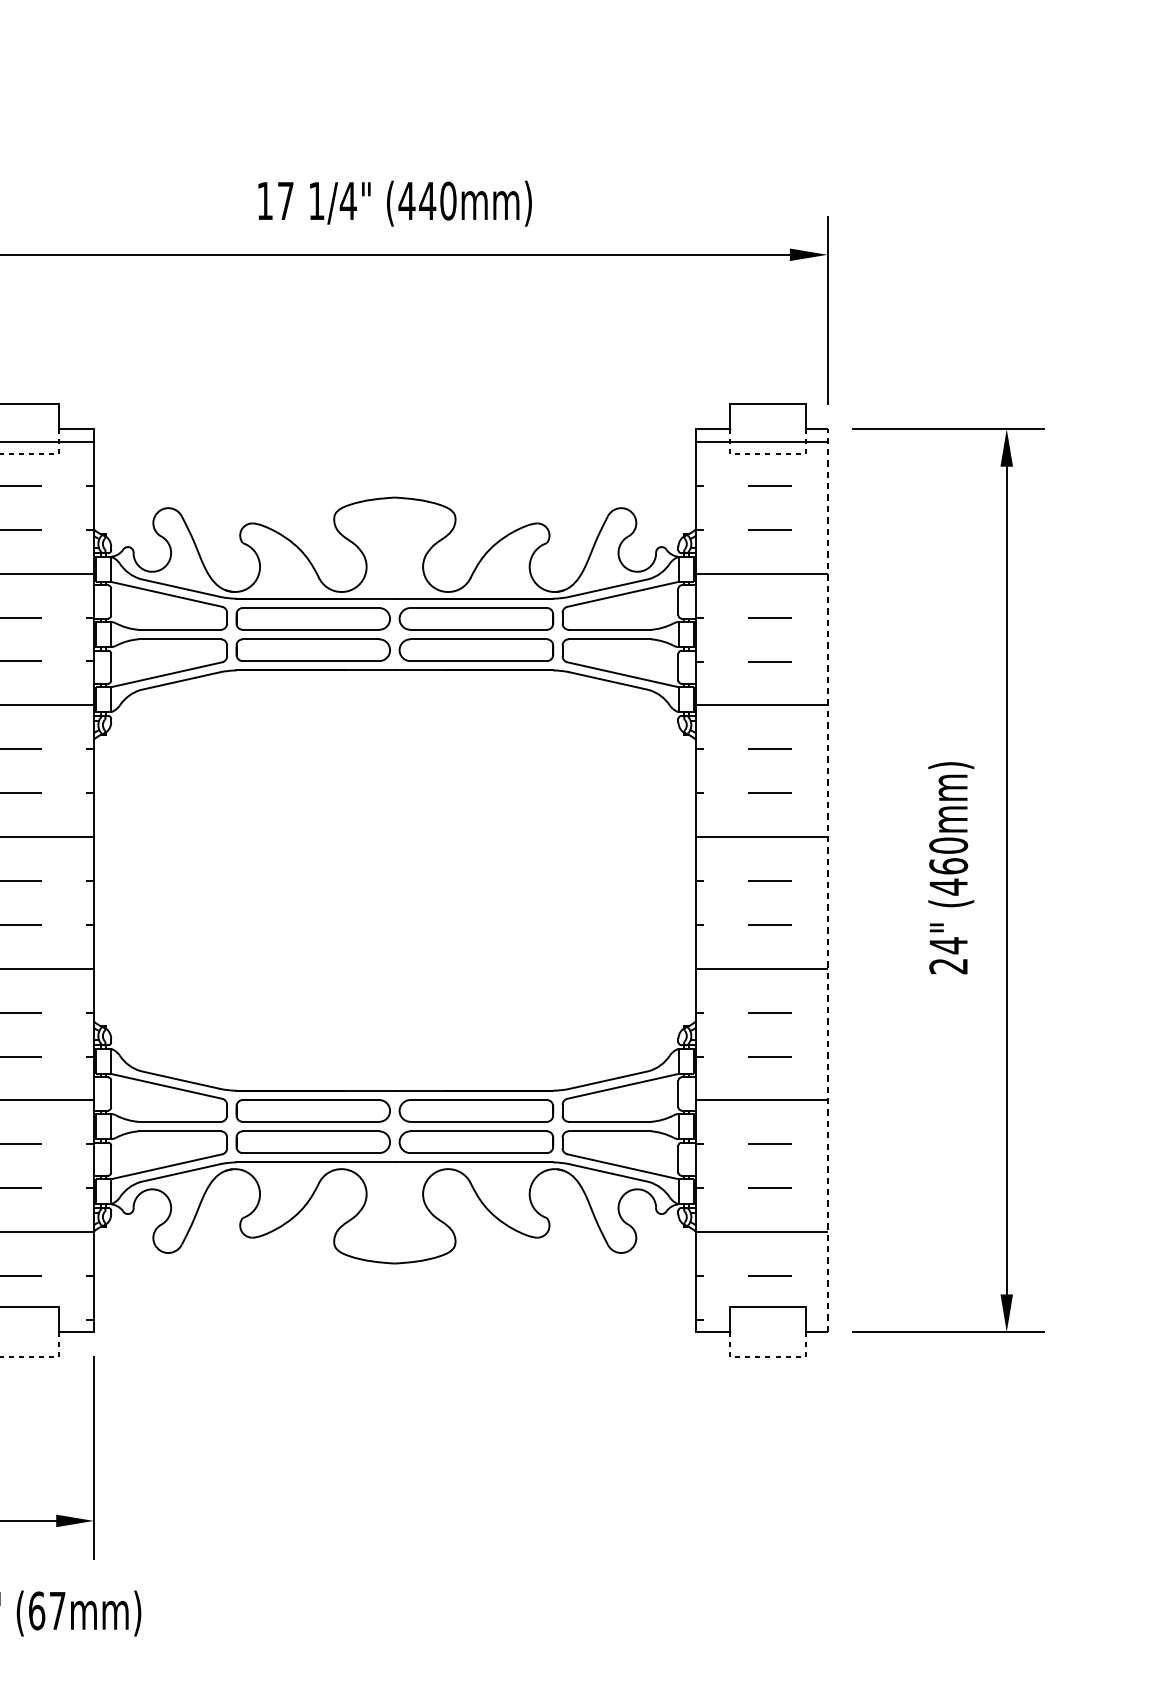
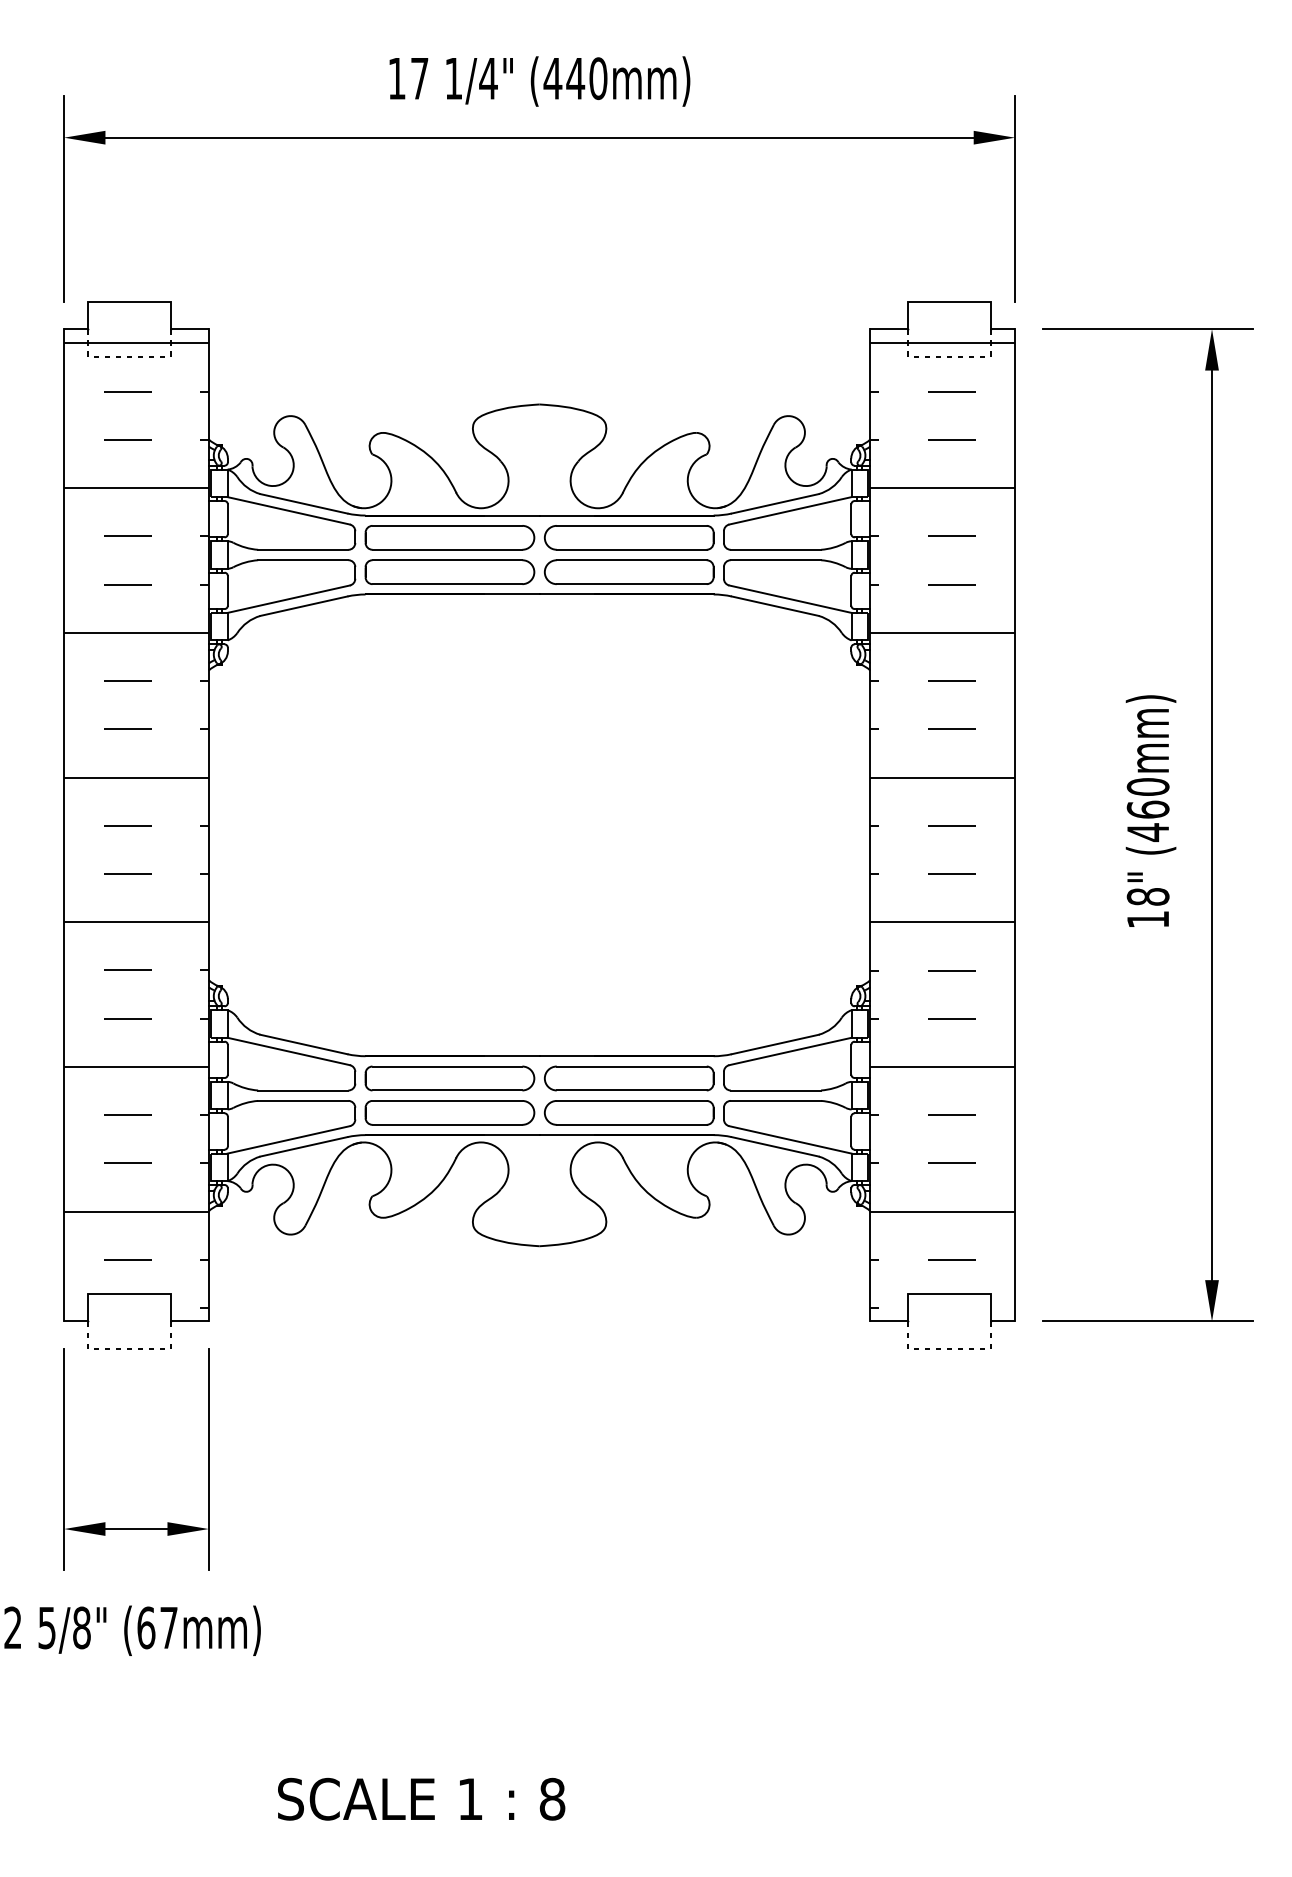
line: (827, 879) -> (1015, 824), dashed -> solid
text: (948, 955) -> (1147, 907), 24" -> 18"

